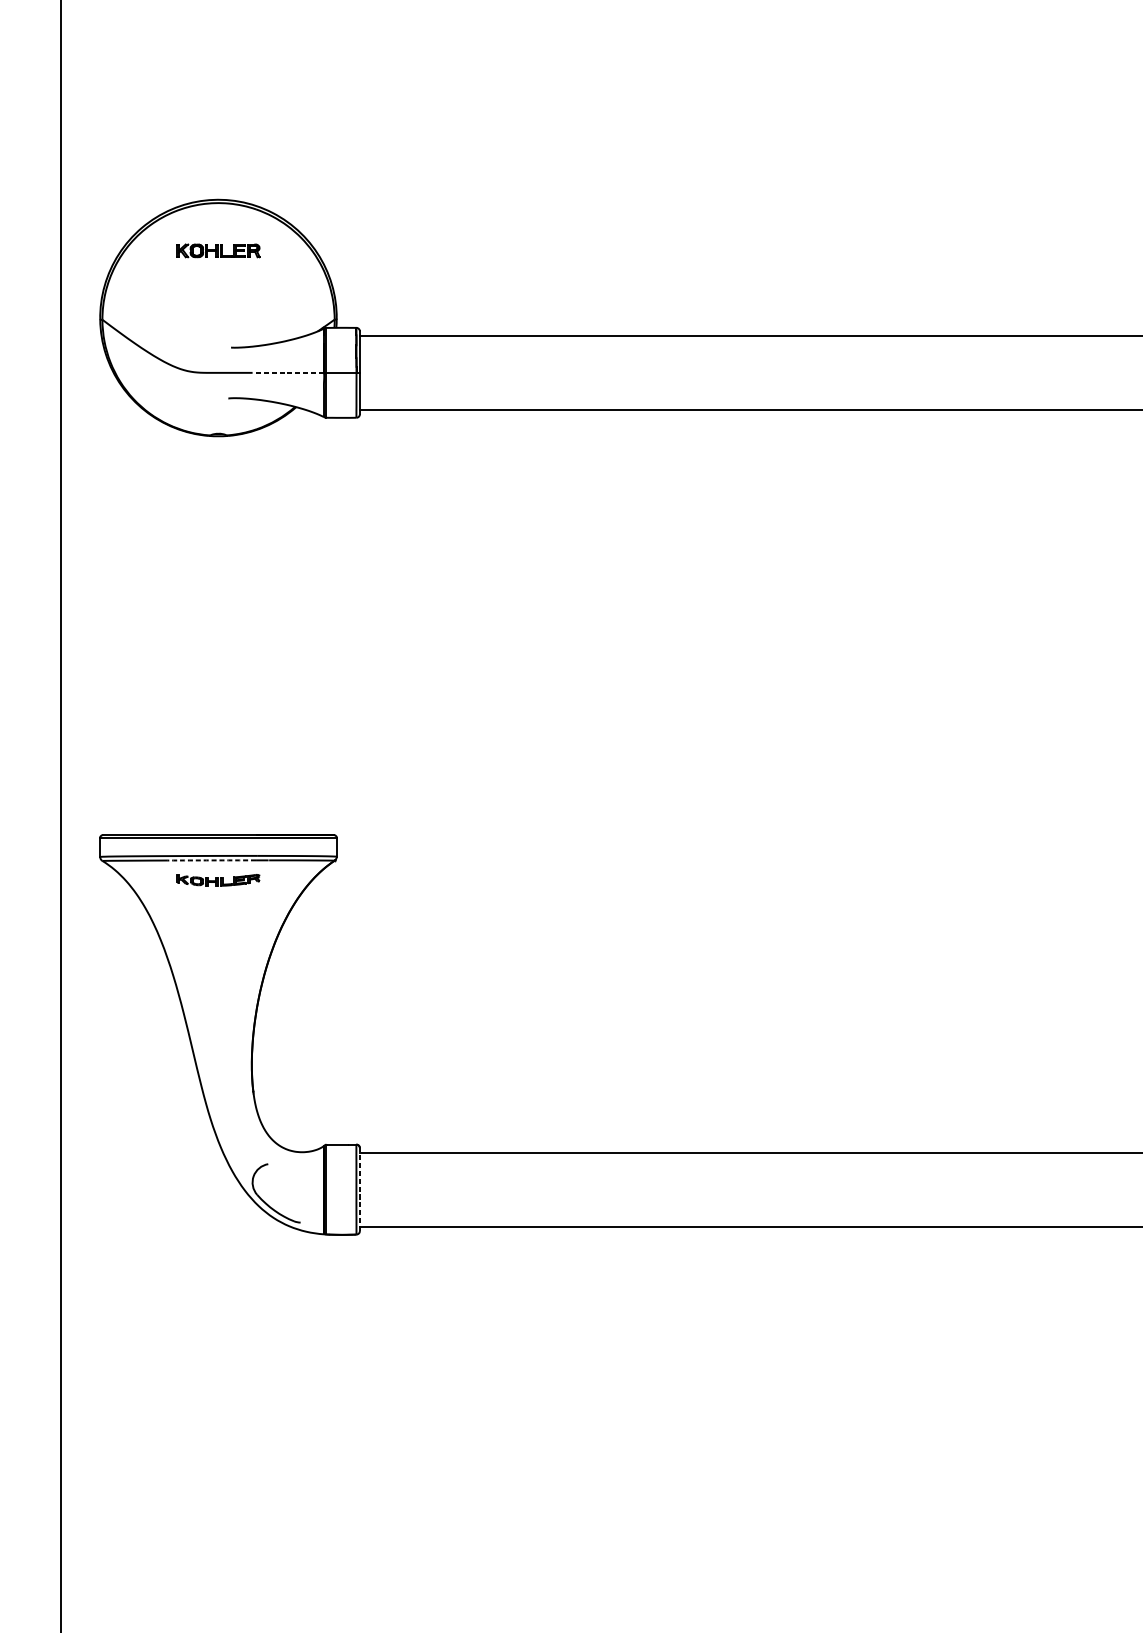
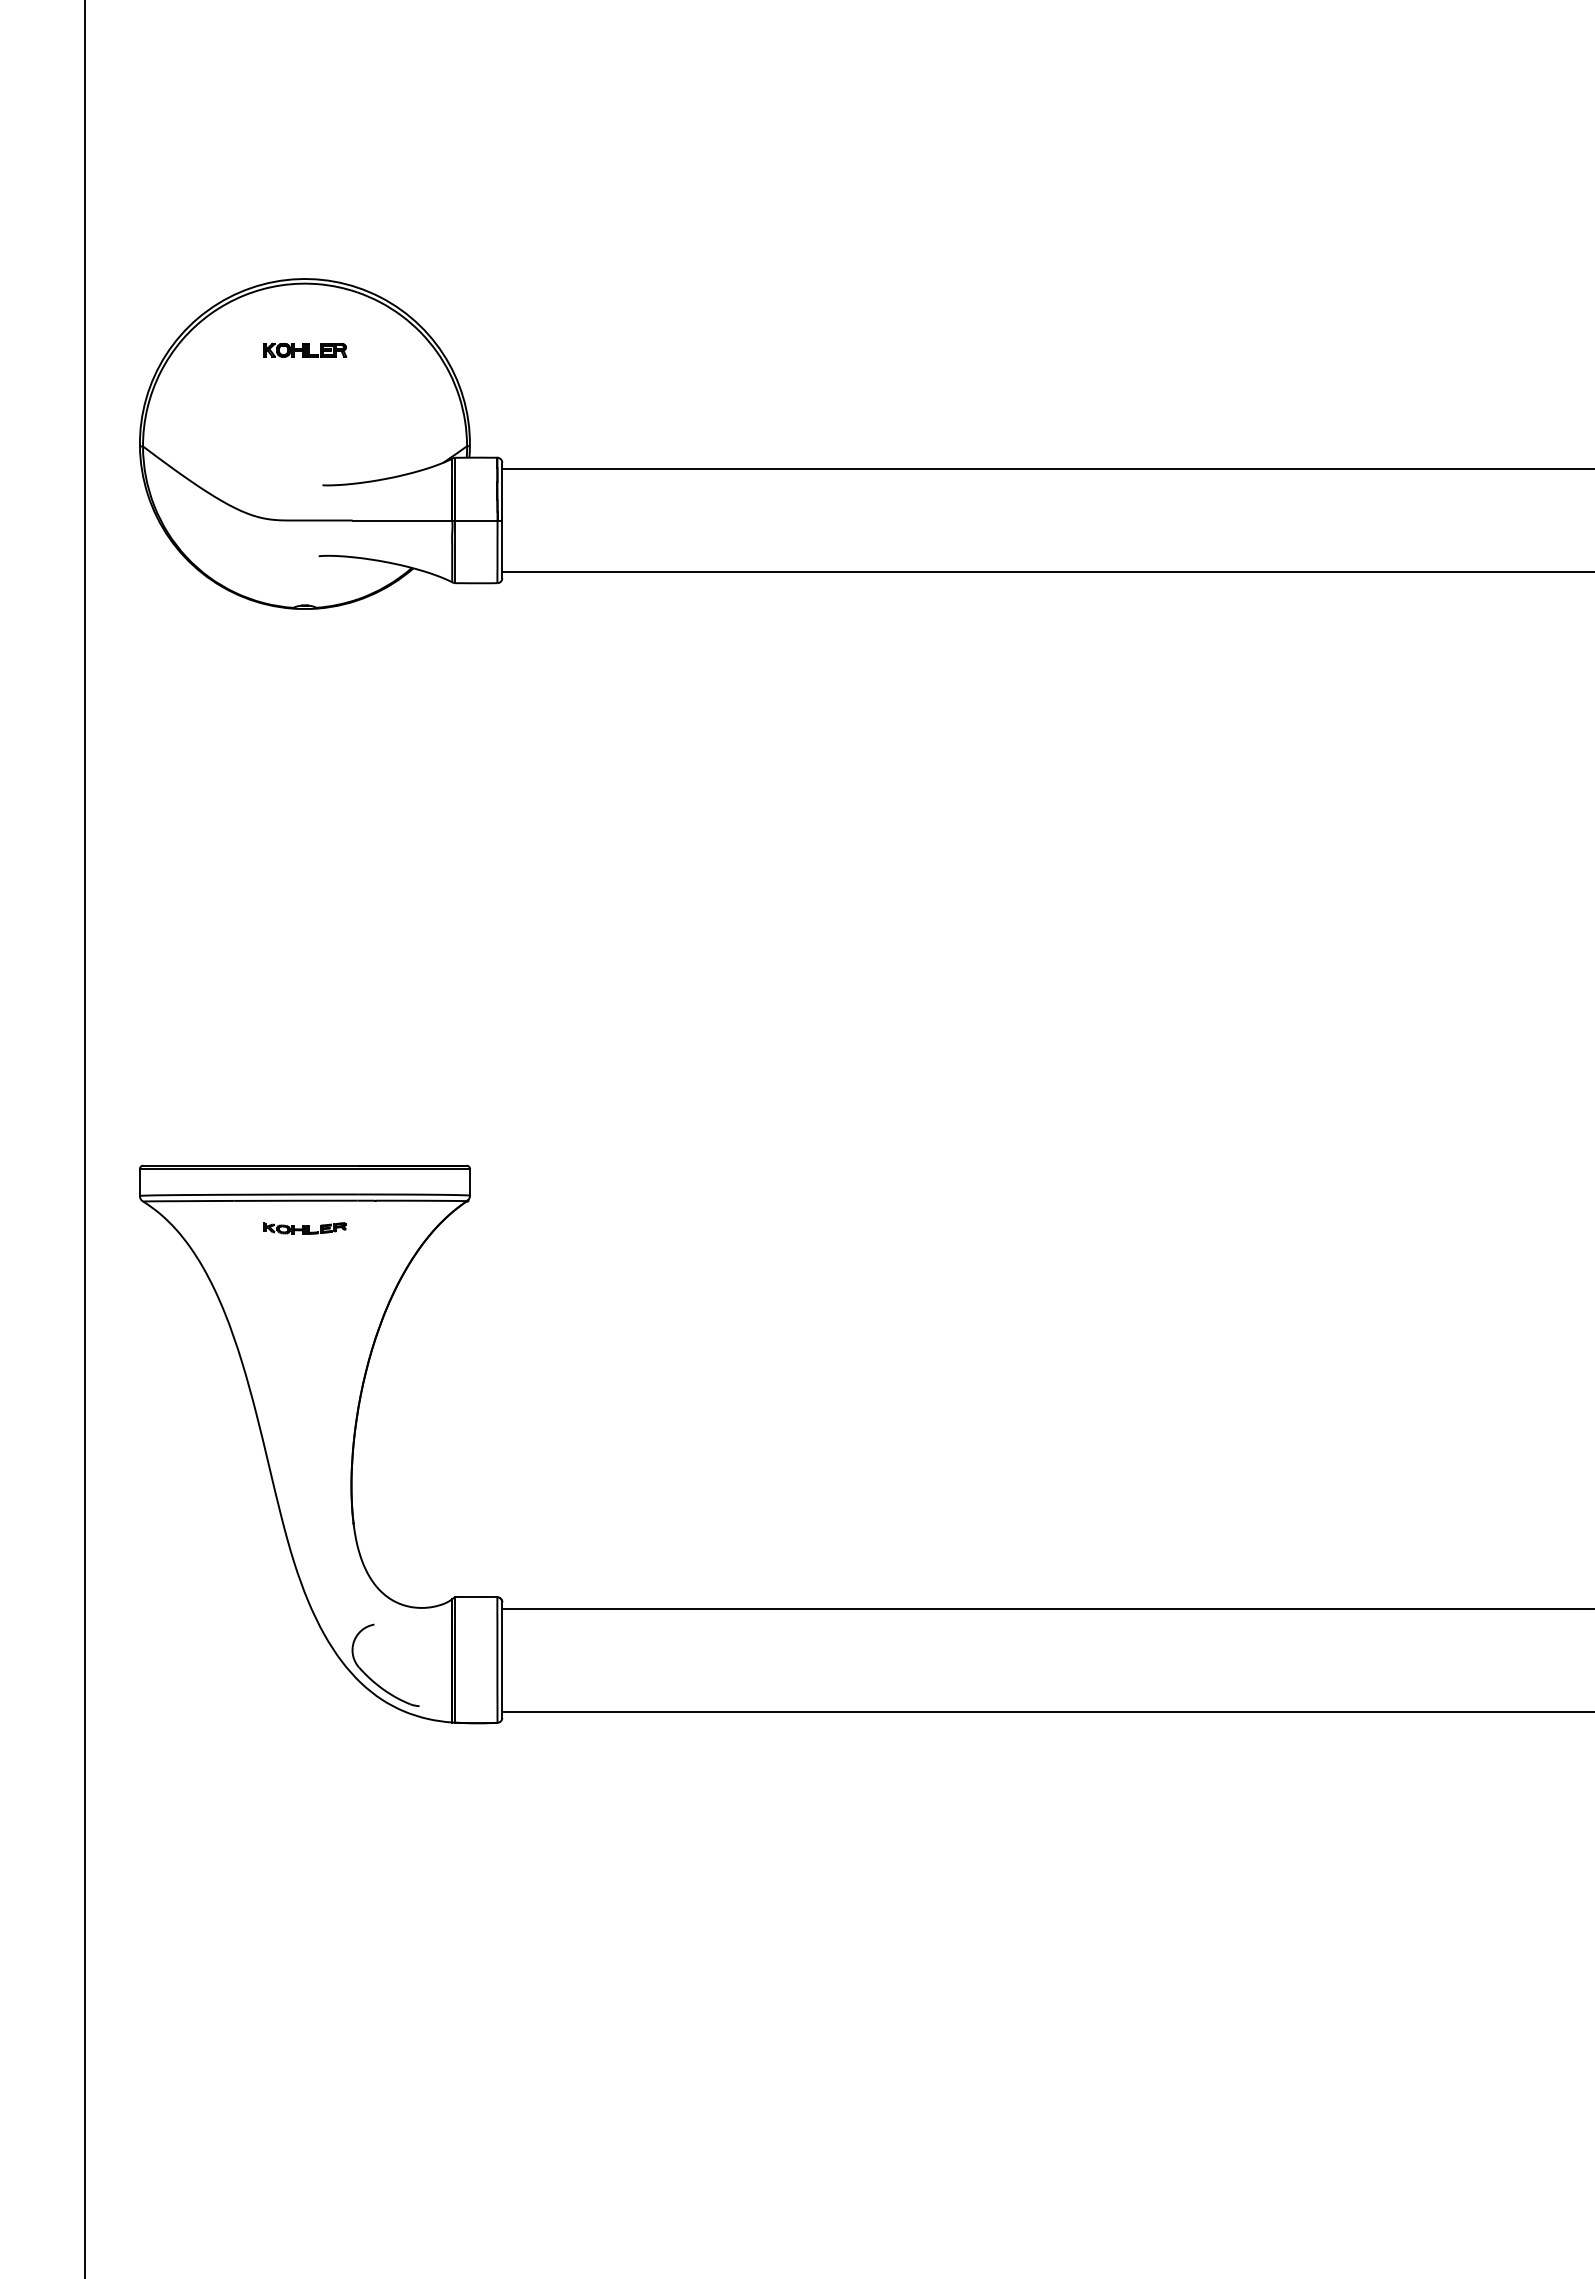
part: (218, 250) -> (305, 349), size x0.71
line: (288, 372) -> (402, 520), dashed -> solid
arc: (211, 860) -> (295, 1200), dashed -> solid
part: (218, 880) -> (304, 1228), size x0.71
line: (360, 1189) -> (502, 1660), dashed -> solid

